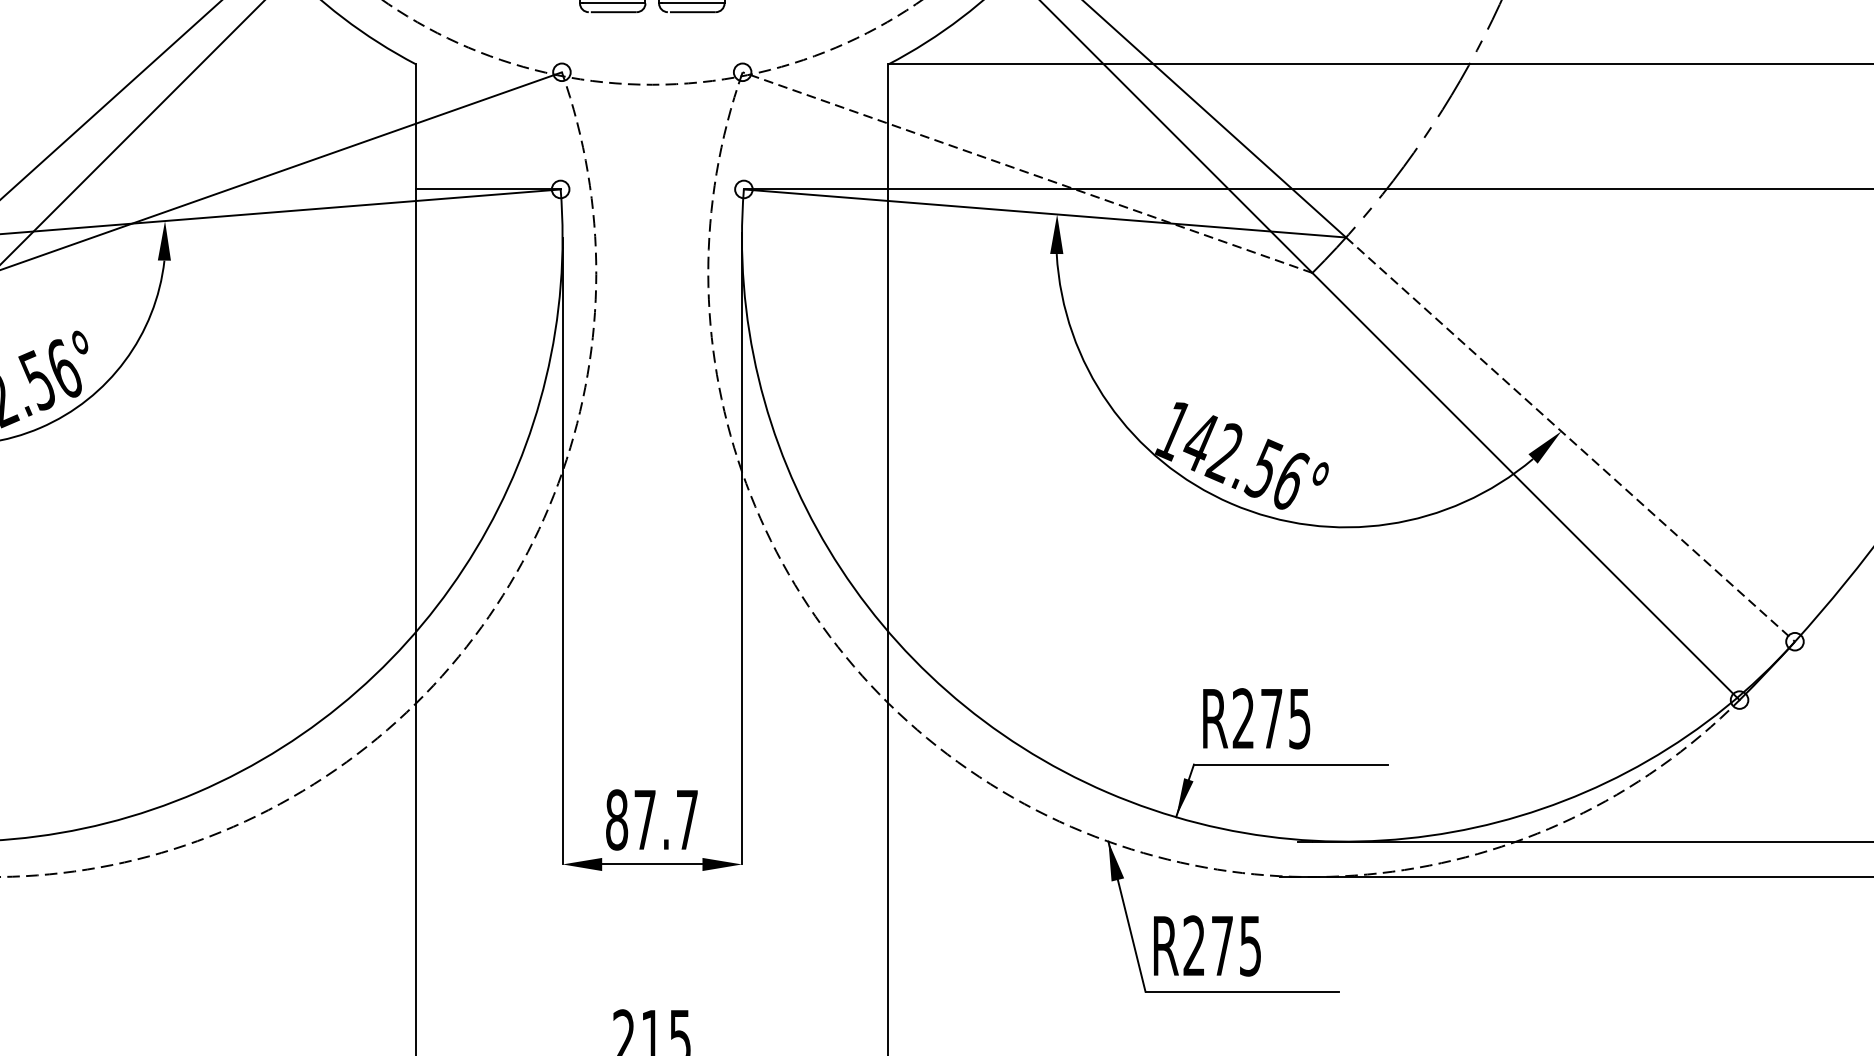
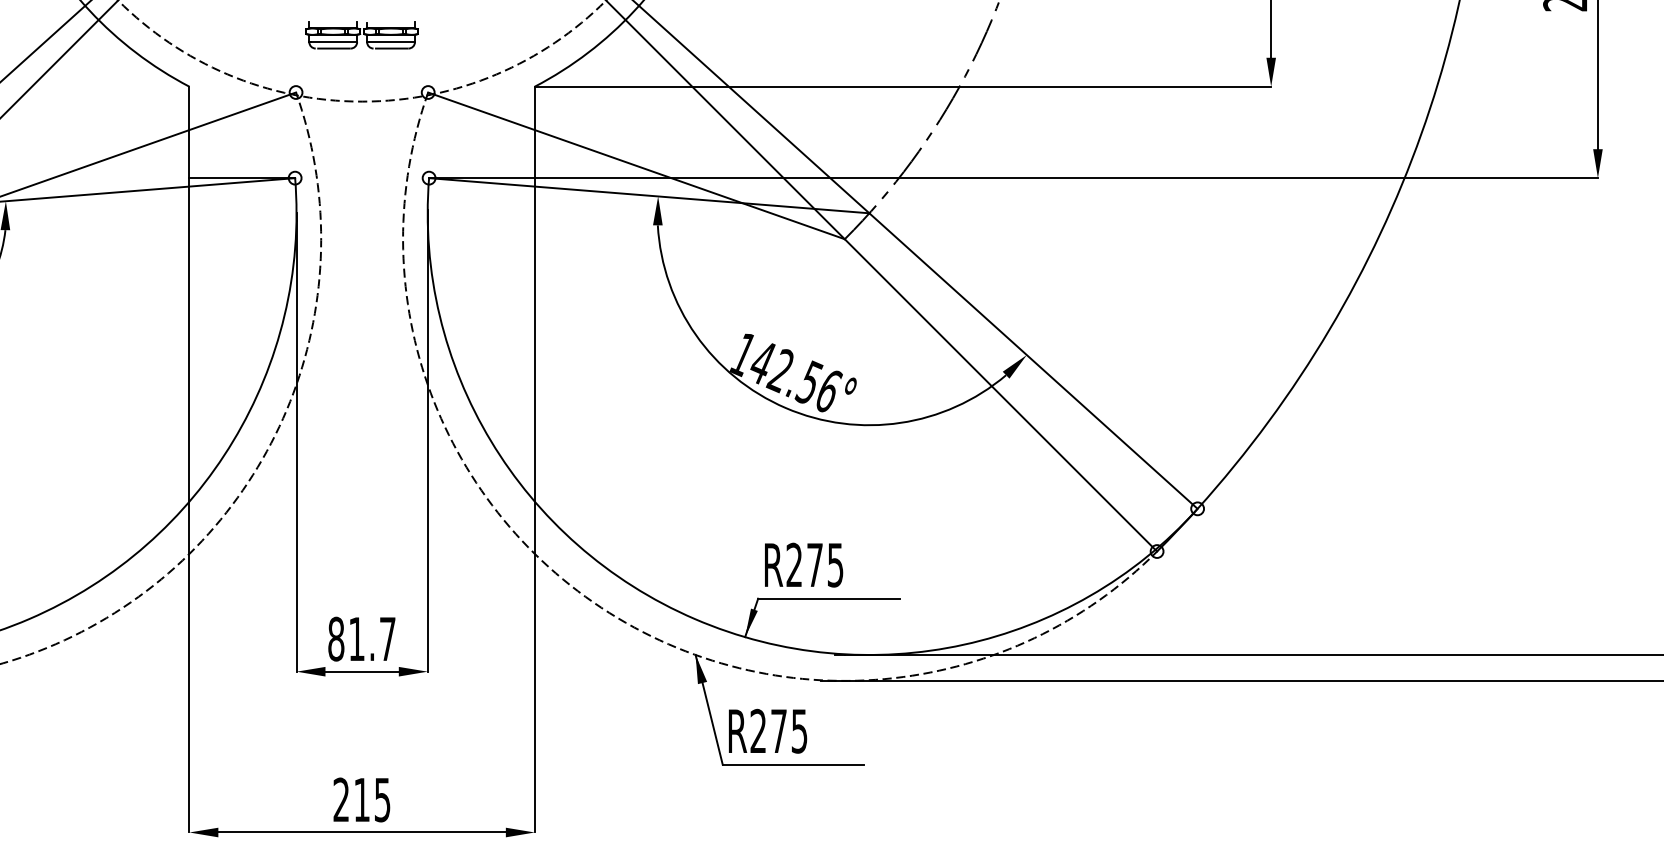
line: (1027, 172) -> (636, 165), dashed -> solid
line: (1570, 440) -> (1033, 361), dashed -> solid
text: (644, 819) -> (356, 638), 87.7 -> 81.7

